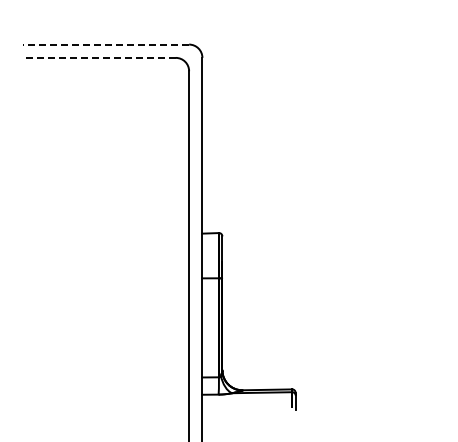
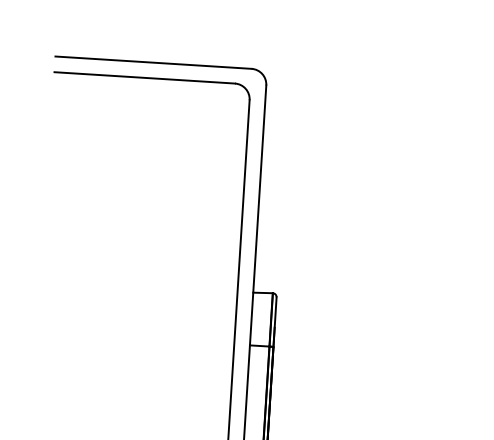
line: (105, 44) -> (153, 62), dashed -> solid
line: (99, 57) -> (144, 77), dashed -> solid

